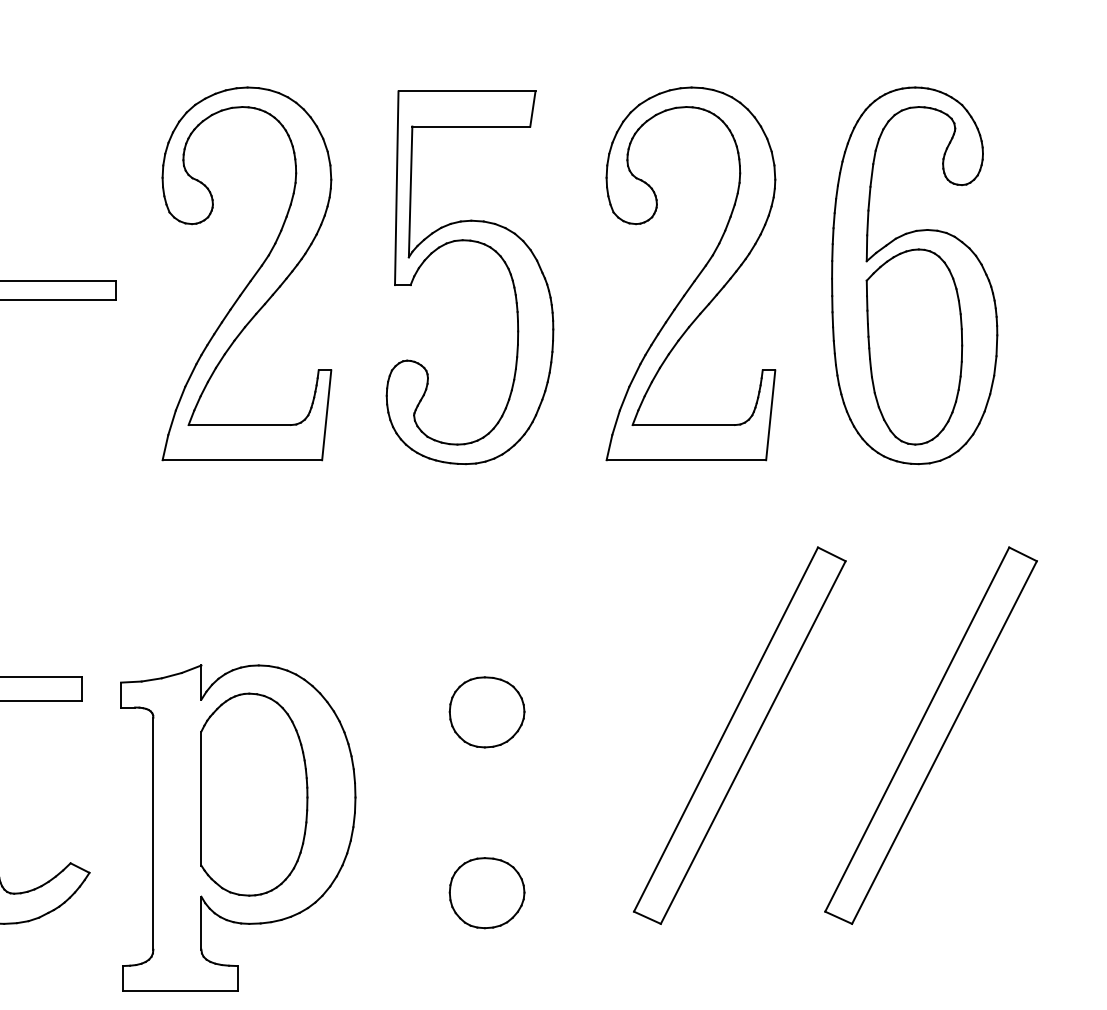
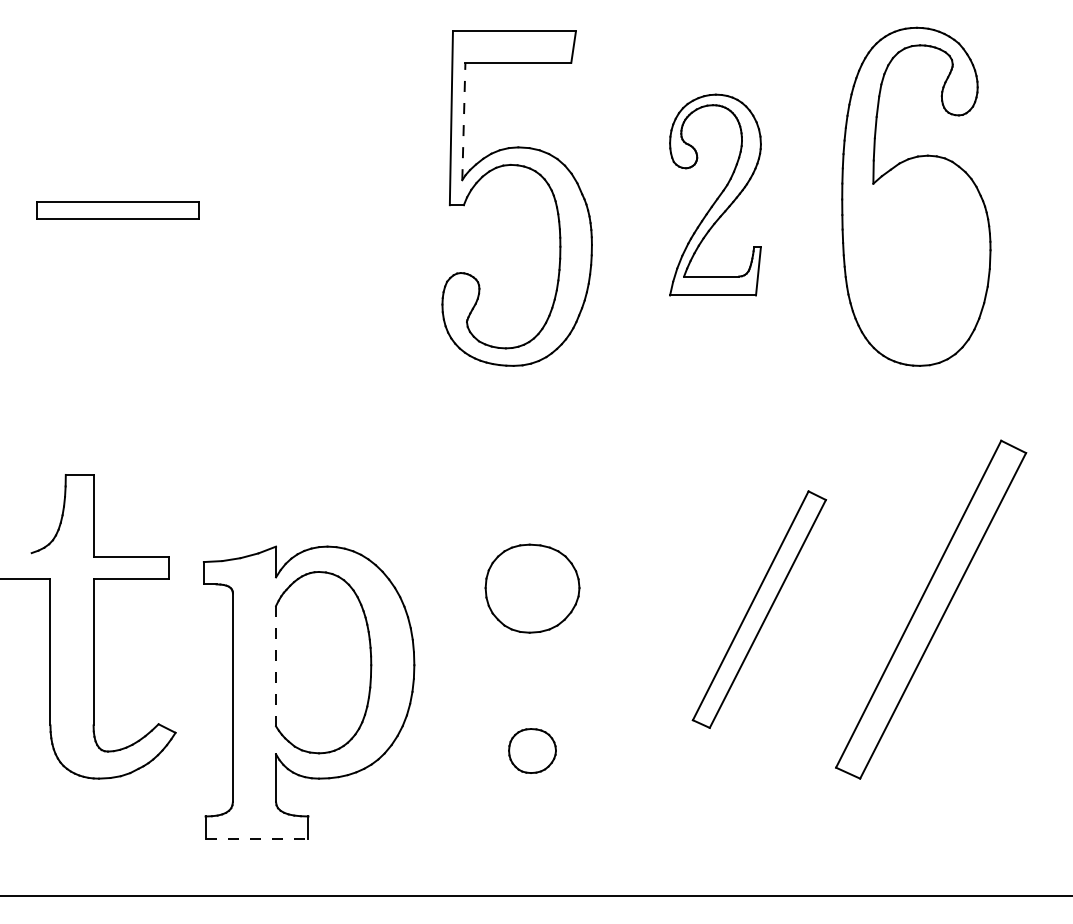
line: (410, 191) -> (463, 121), solid -> dashed
part: (690, 273) -> (715, 194), size x0.6
part: (253, 275) -> (322, 196), removed
part: (913, 346) -> (915, 260), removed
part: (487, 712) -> (532, 588), size x1.4
part: (739, 735) -> (759, 609), size x0.7
line: (201, 798) -> (276, 666), solid -> dashed
part: (487, 892) -> (532, 750), size x0.7
line: (180, 990) -> (257, 838), solid -> dashed

